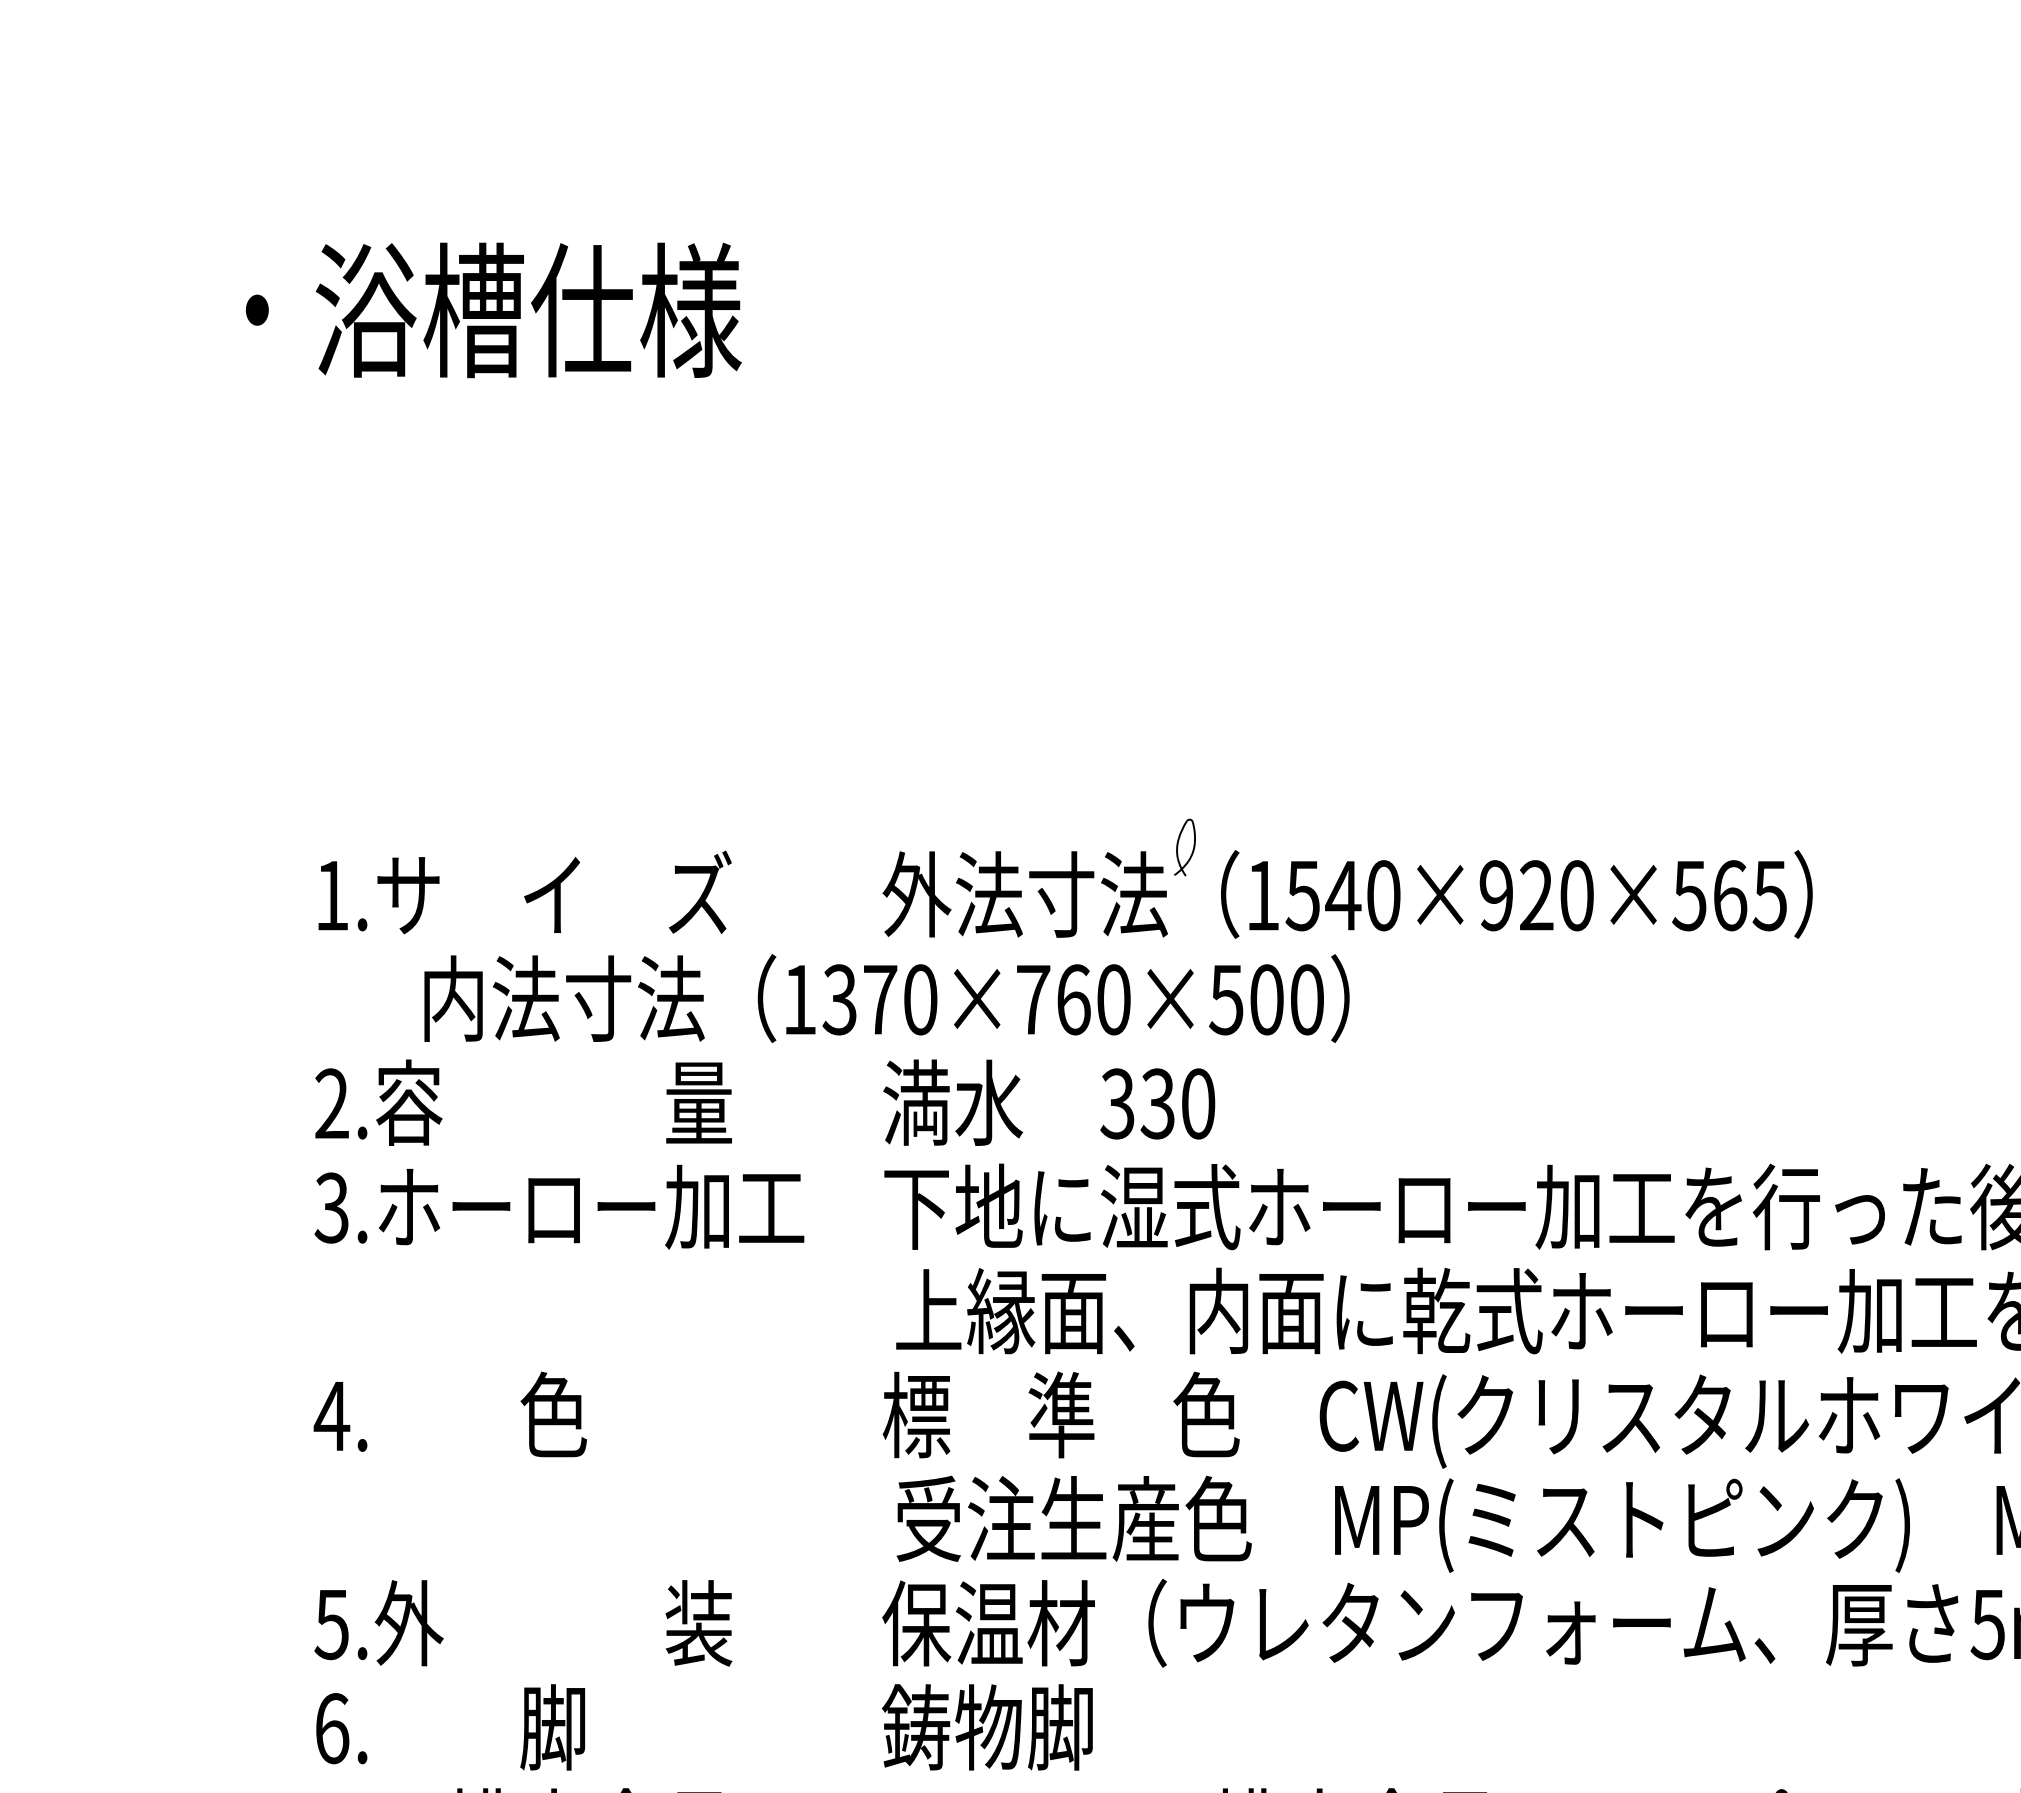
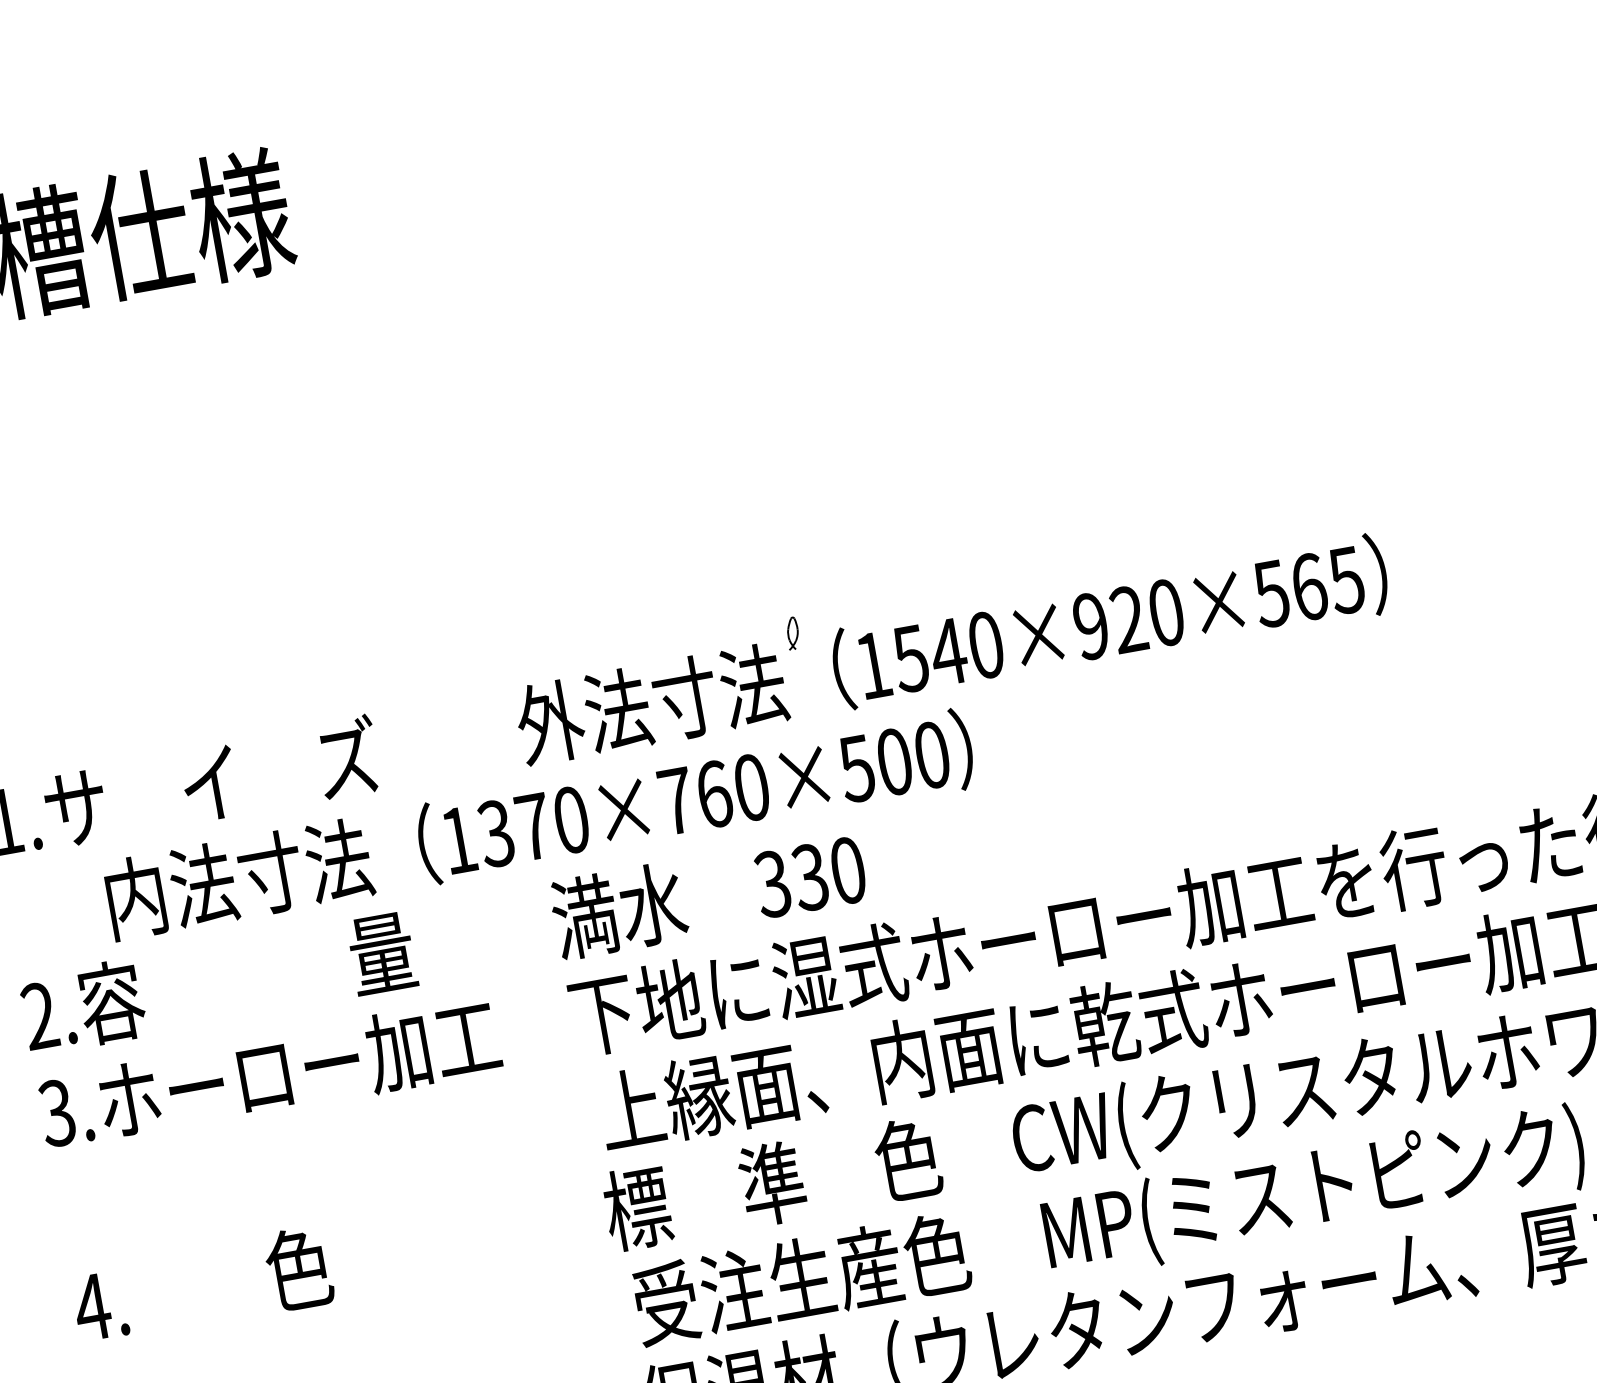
part: (1184, 847) -> (792, 633), size x0.6

